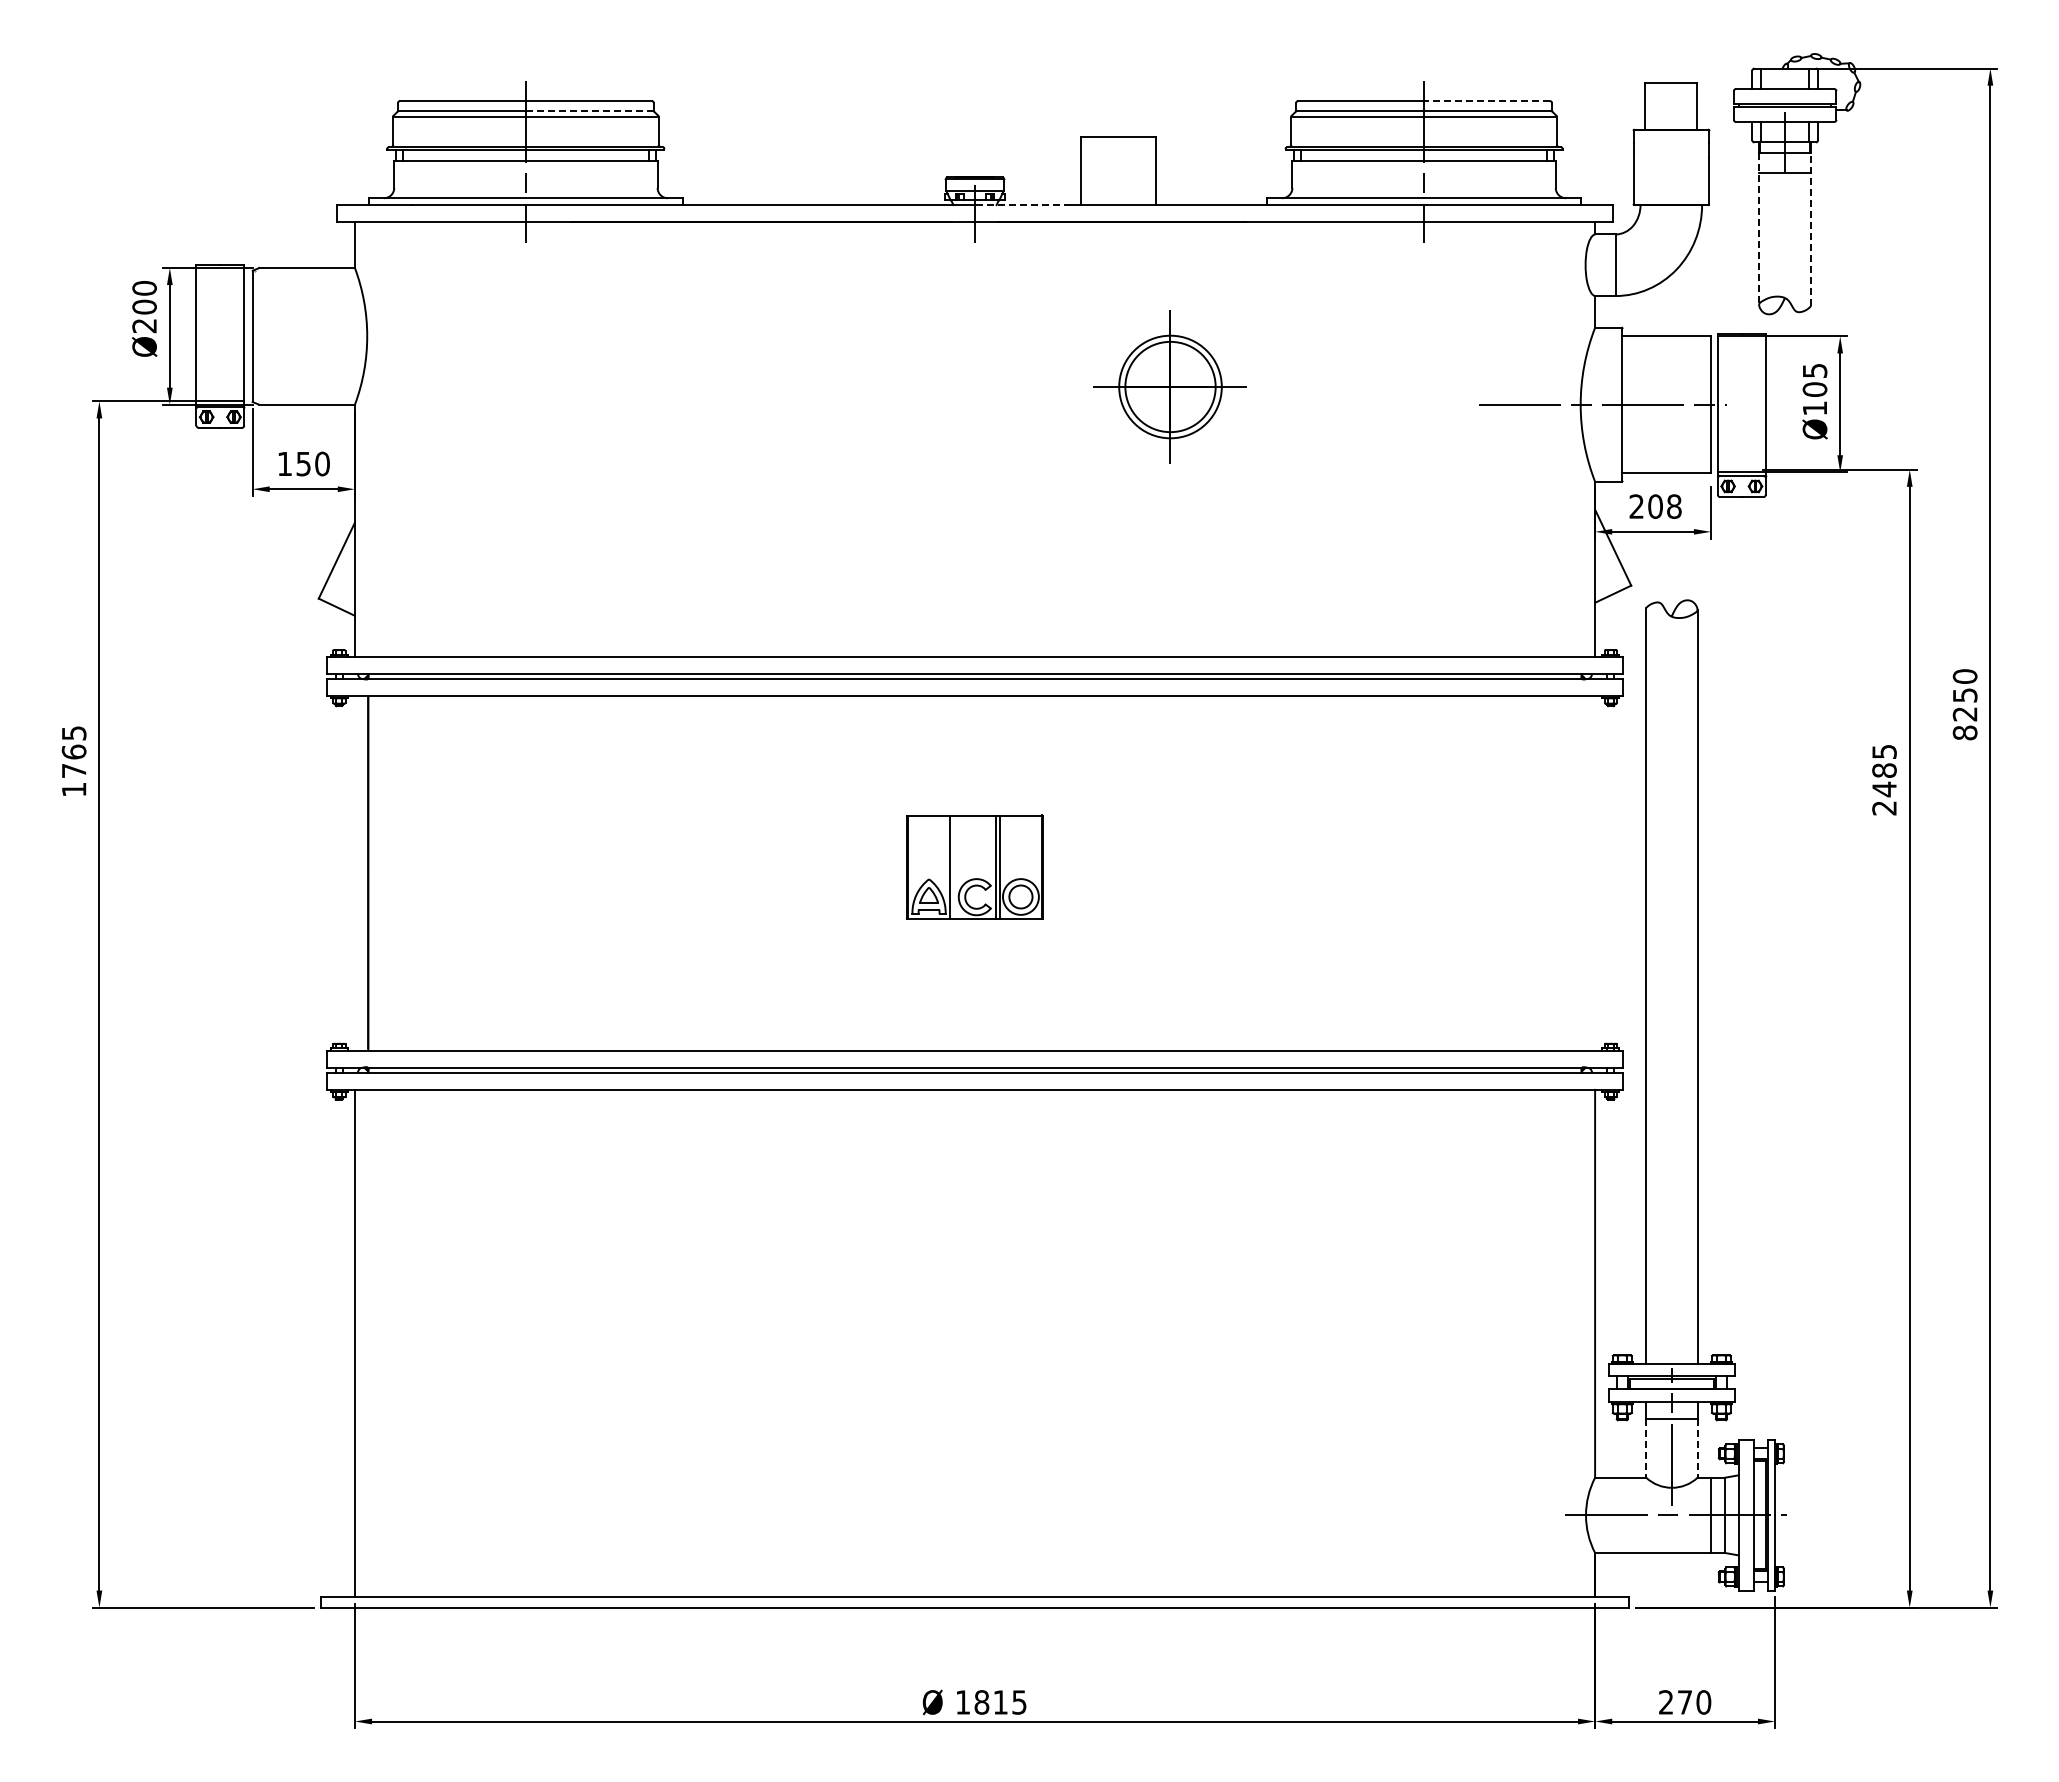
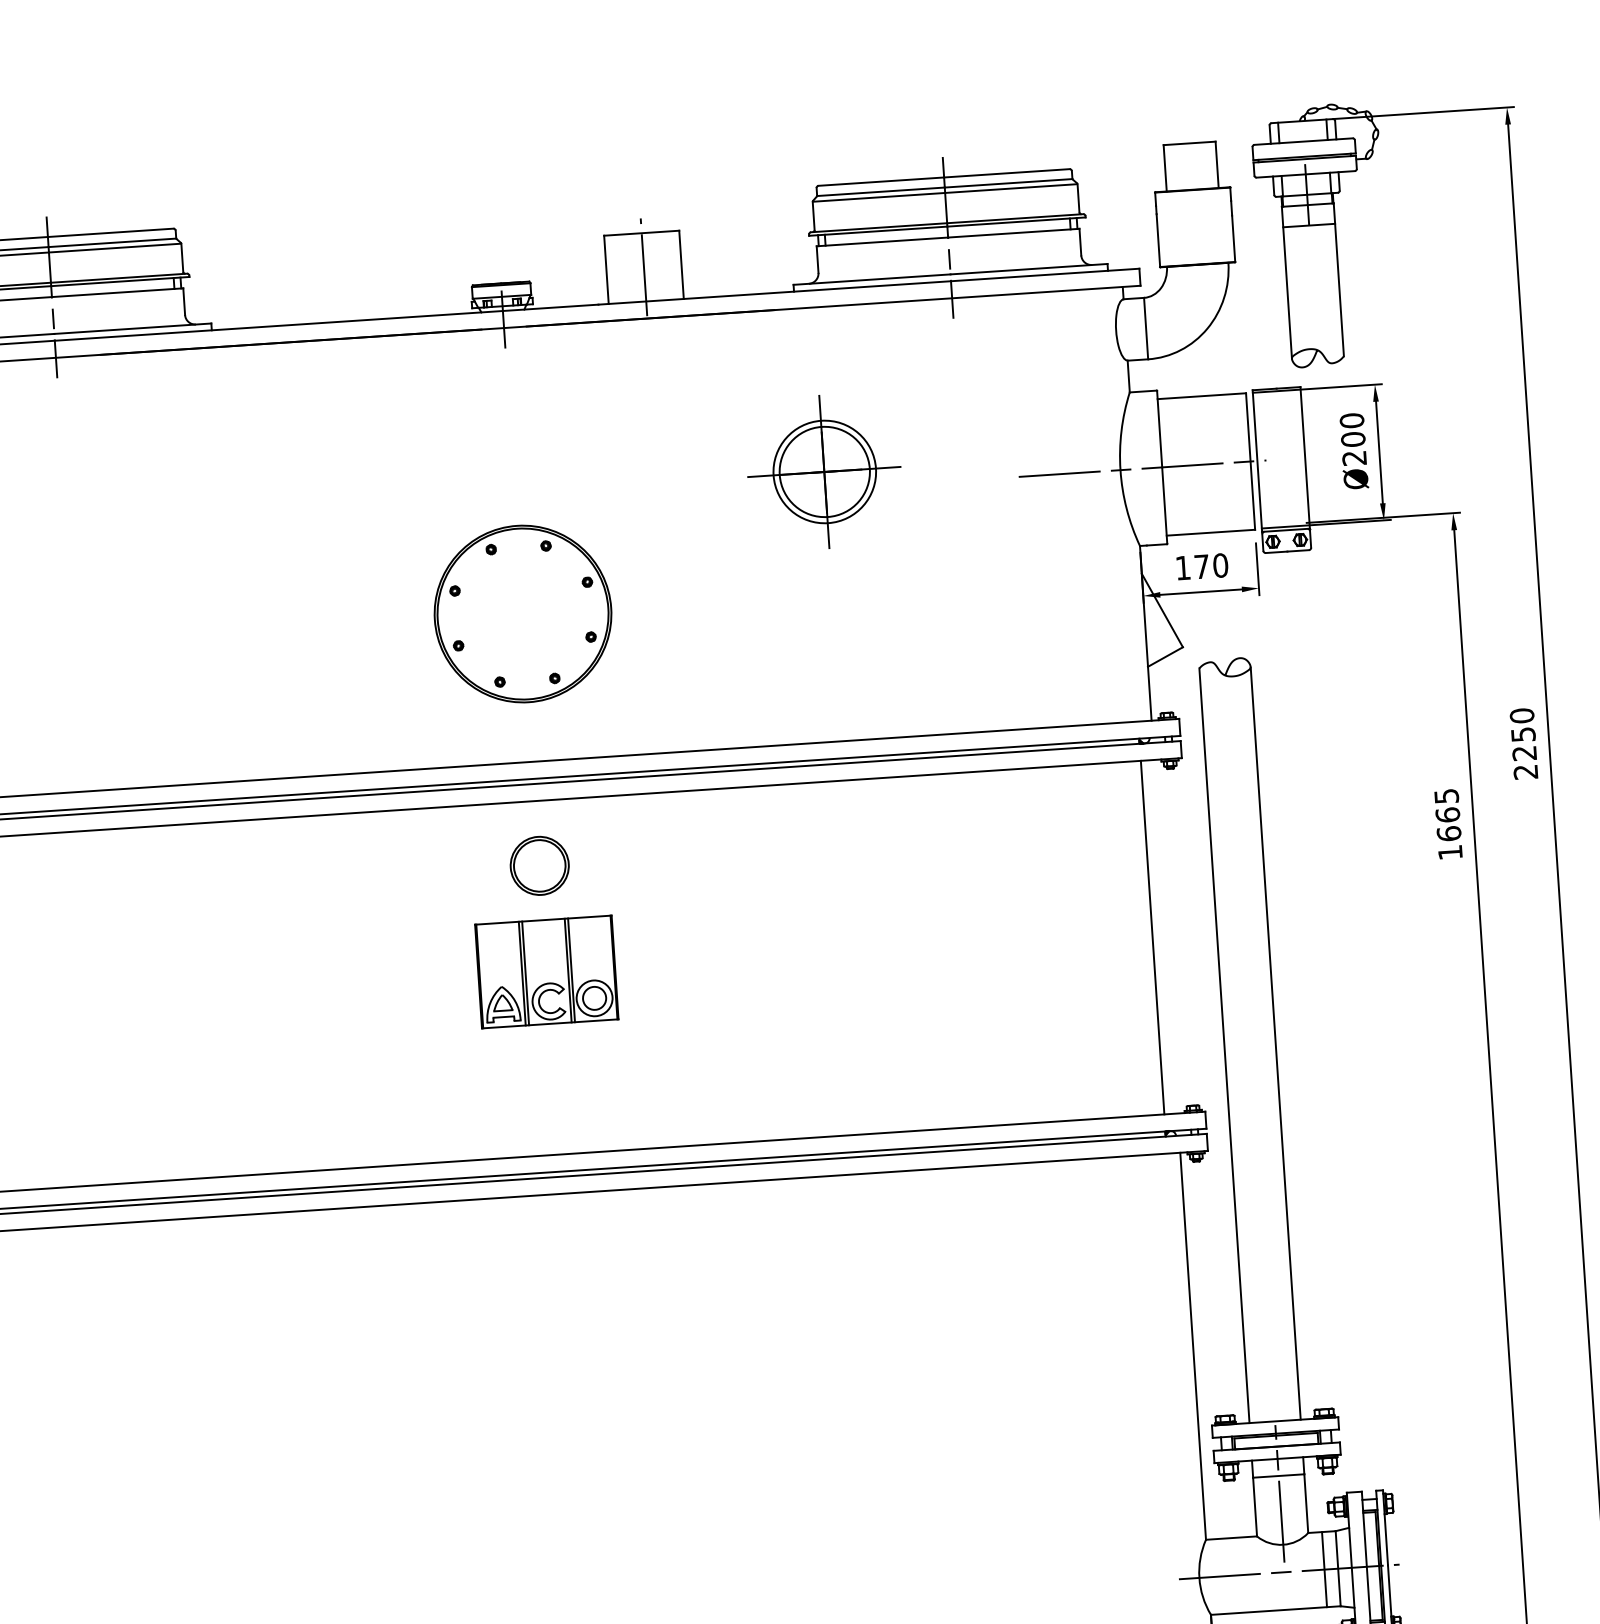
line: (1487, 101) -> (1007, 173), dashed -> solid
line: (589, 111) -> (112, 243), dashed -> solid
line: (1118, 170) -> (643, 267), added
line: (1022, 205) -> (550, 308), dashed -> solid
line: (1759, 228) -> (1287, 282), dashed -> solid
line: (1811, 229) -> (1339, 279), dashed -> solid
part: (1169, 386) -> (823, 471), moved
text: (1814, 389) -> (1352, 439), Ø105 -> Ø200
text: (1655, 506) -> (1201, 566), 208 -> 170
part: (974, 508) -> (522, 613), added
text: (1965, 732) -> (1526, 771), 8250 -> 2250
part: (974, 761) -> (539, 866), added
text: (1884, 789) -> (1449, 833), 2485 -> 1665
line: (953, 867) -> (525, 973), added
line: (1581, 873) -> (1152, 937), added
line: (1646, 1448) -> (1255, 1507), dashed -> solid
line: (1697, 1448) -> (1306, 1503), dashed -> solid

